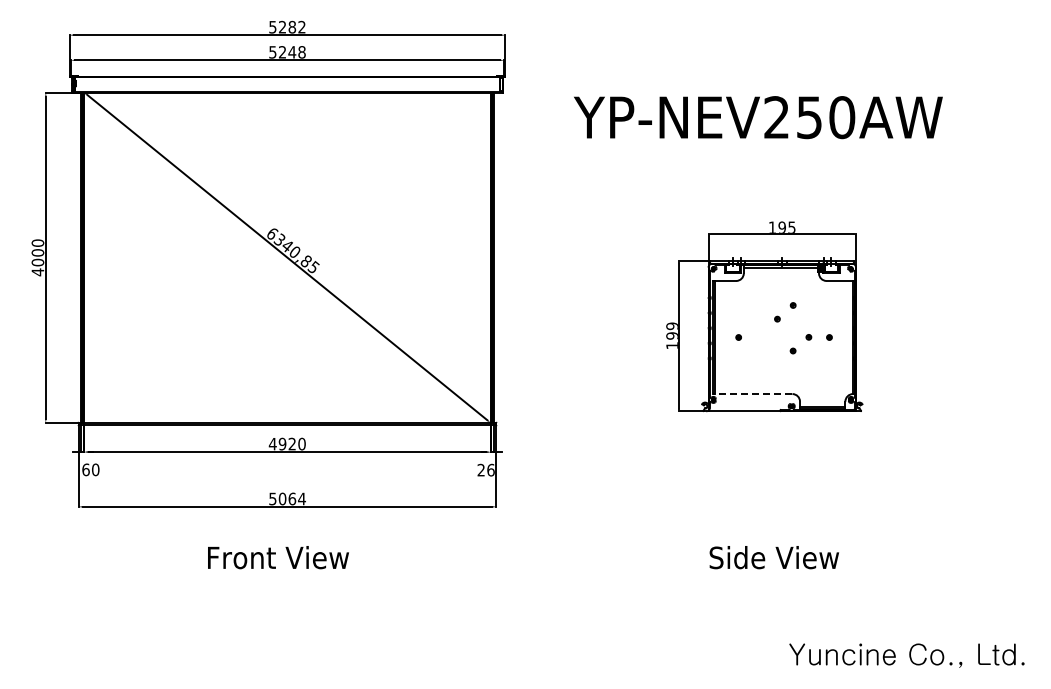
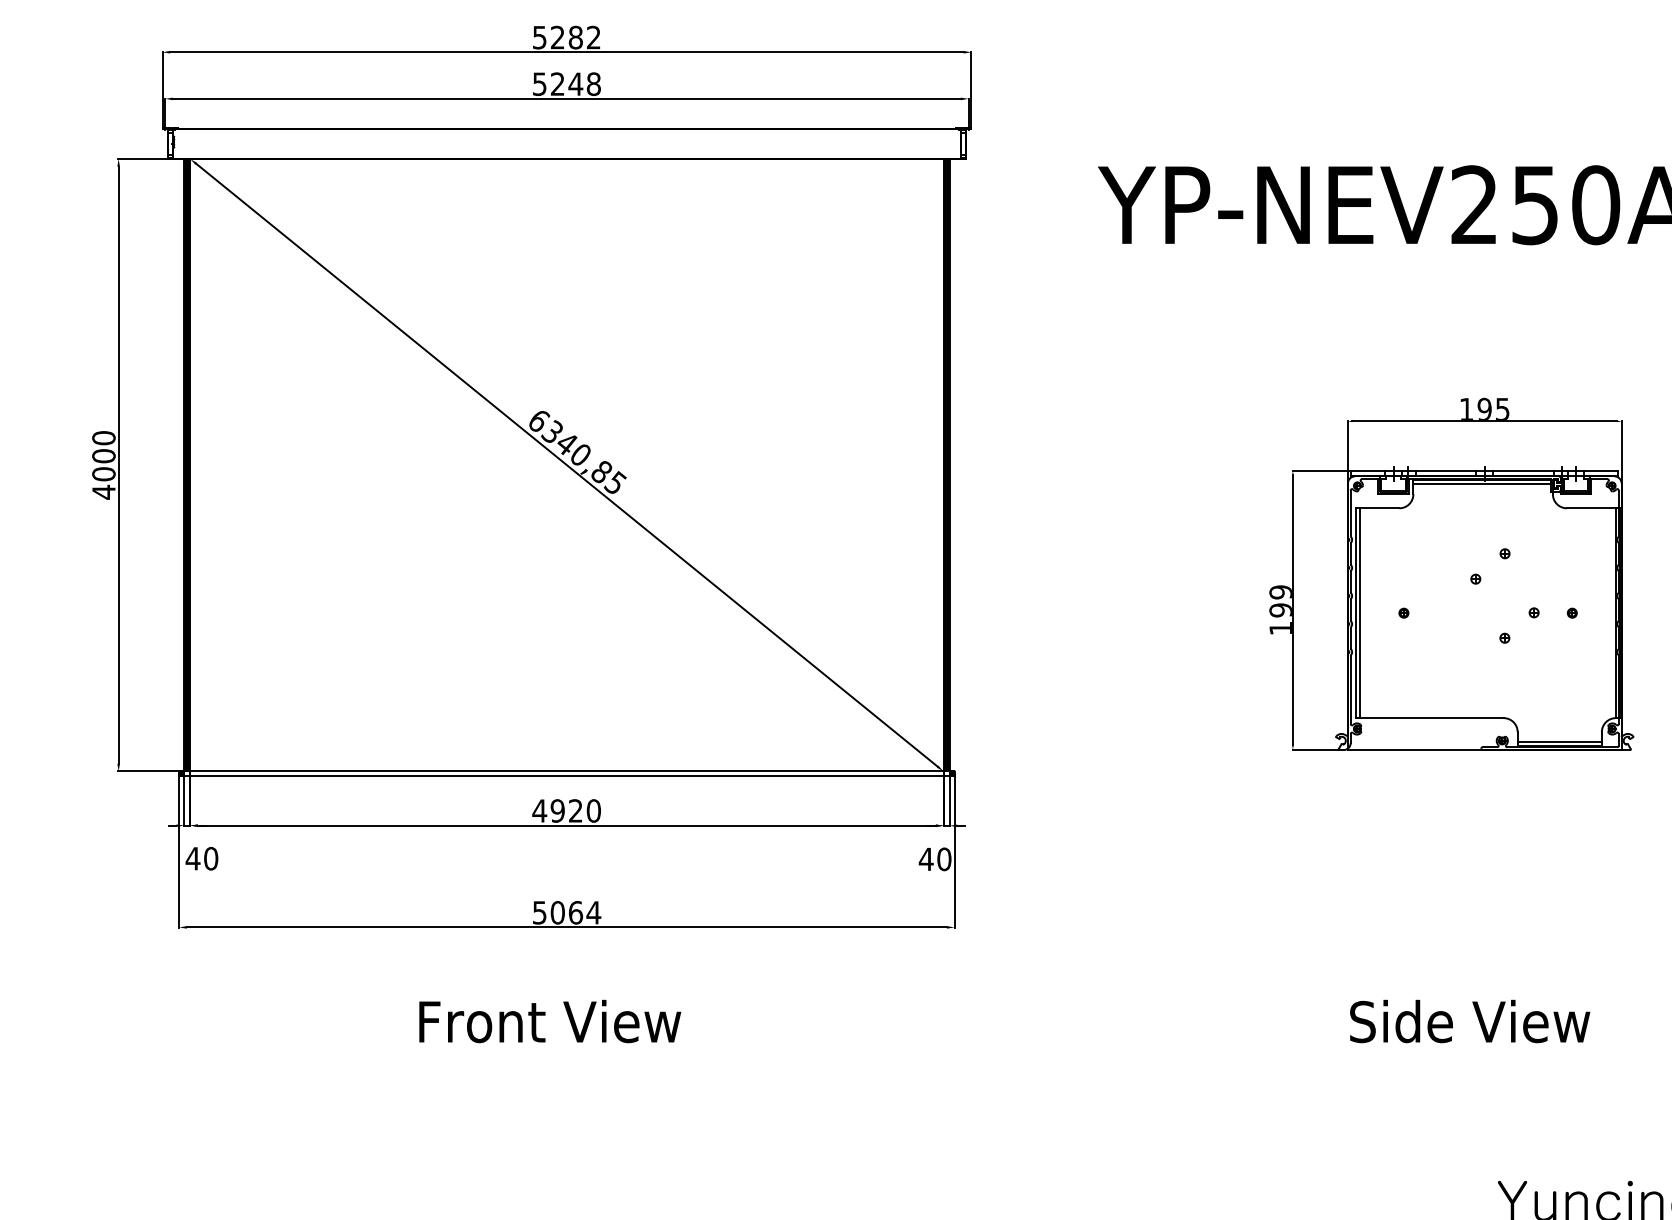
line: (752, 394) -> (1429, 718), dashed -> solid
text: (85, 469) -> (192, 858), 60 -> 40
text: (485, 469) -> (934, 858), 26 -> 40

